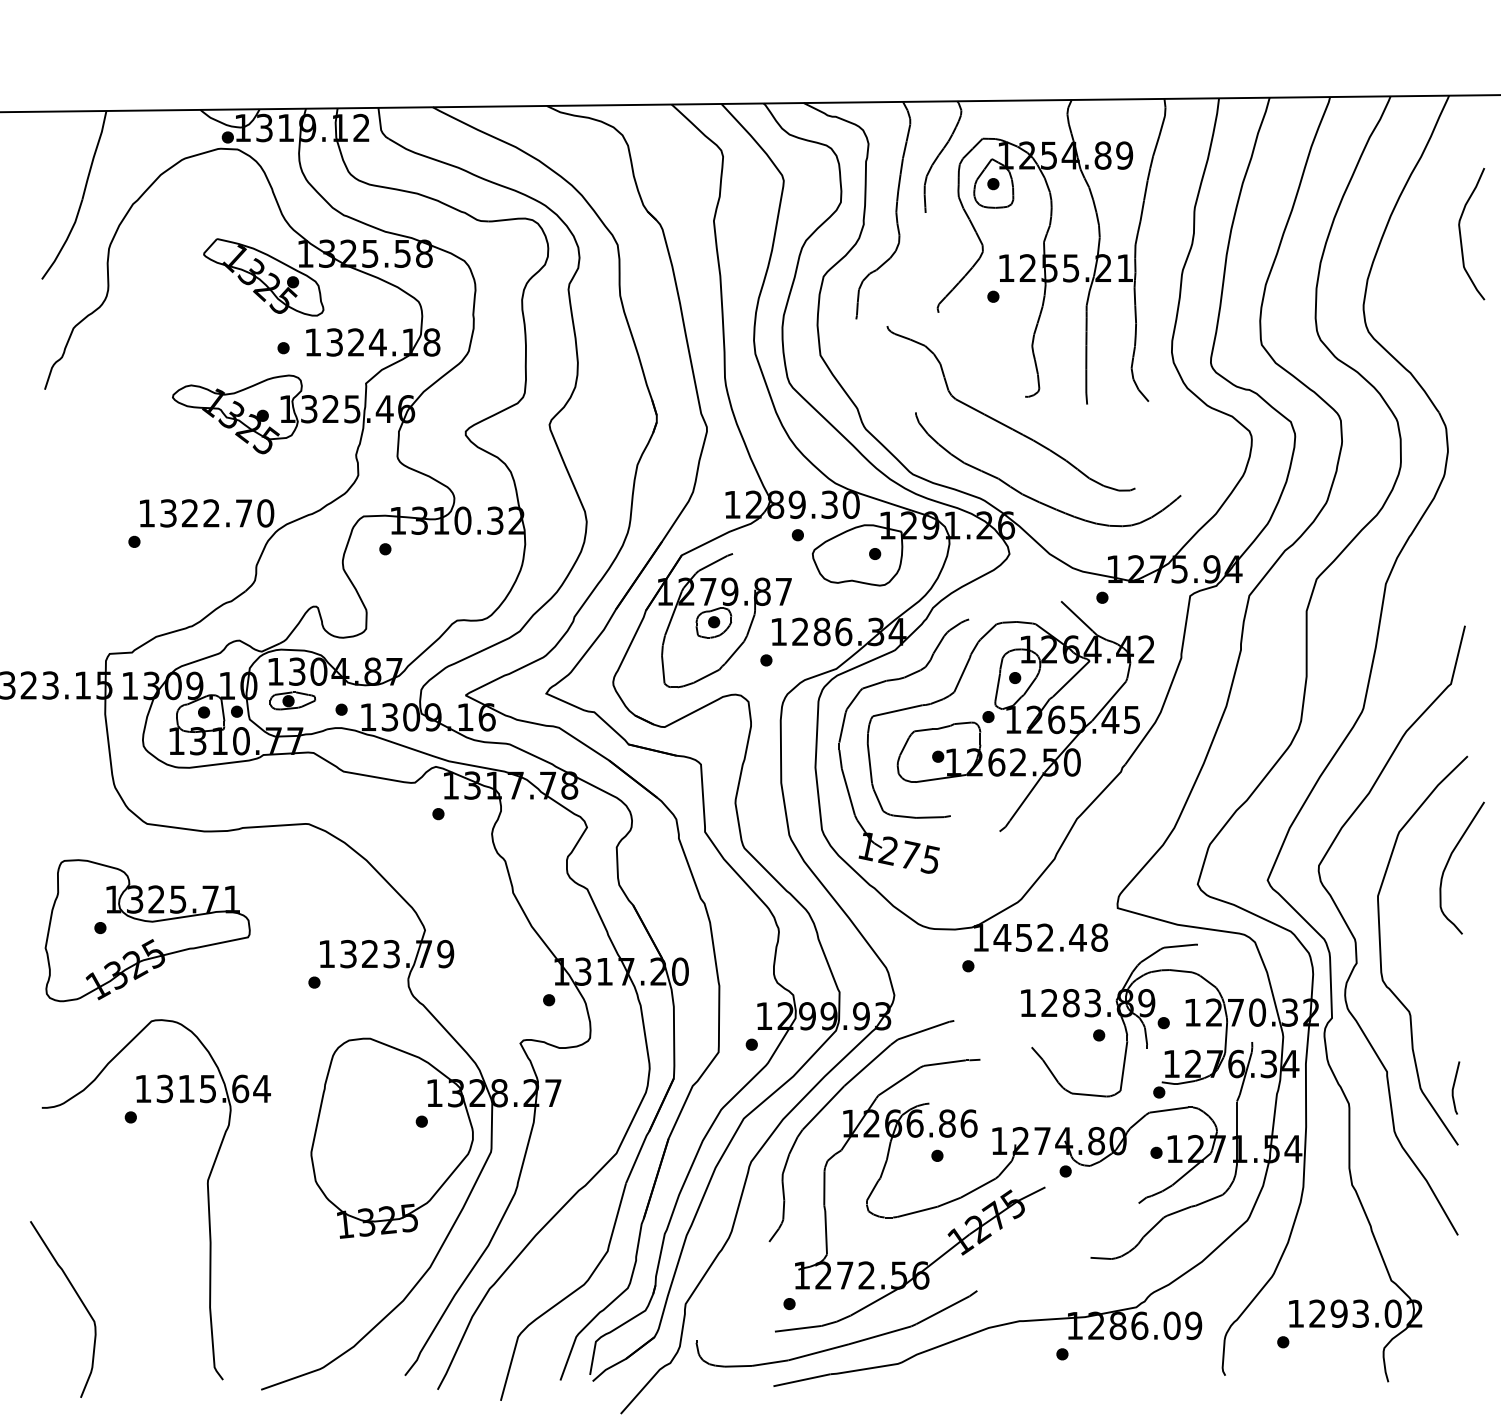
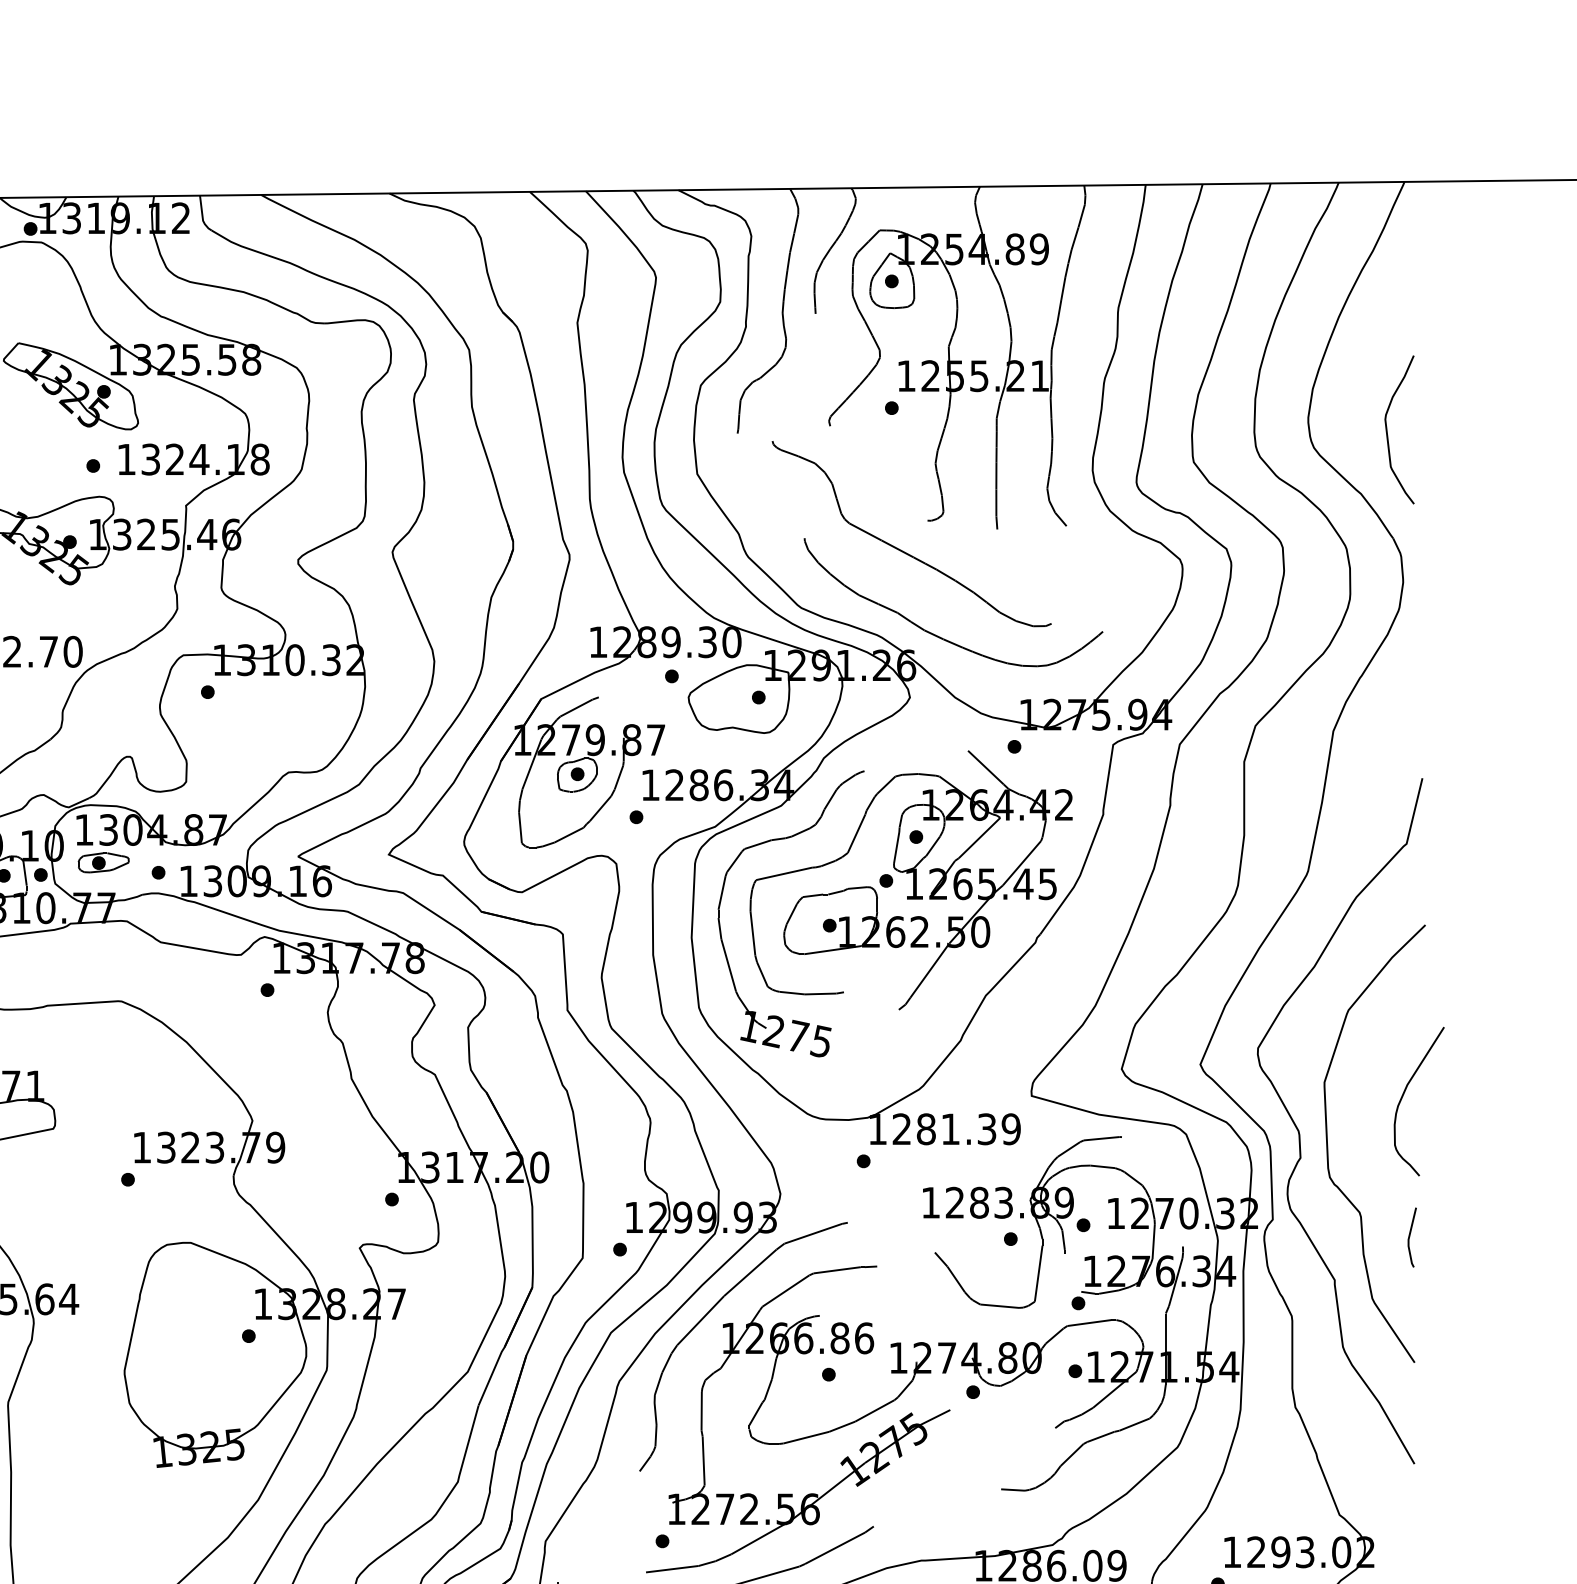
curve: (1461, 234) -> (1388, 430), moved
curve: (1449, 861) -> (1404, 1094), moved
text: (1050, 937) -> (956, 1128), 1452.48 -> 1281.39
line: (1454, 1087) -> (1410, 1236), moved

